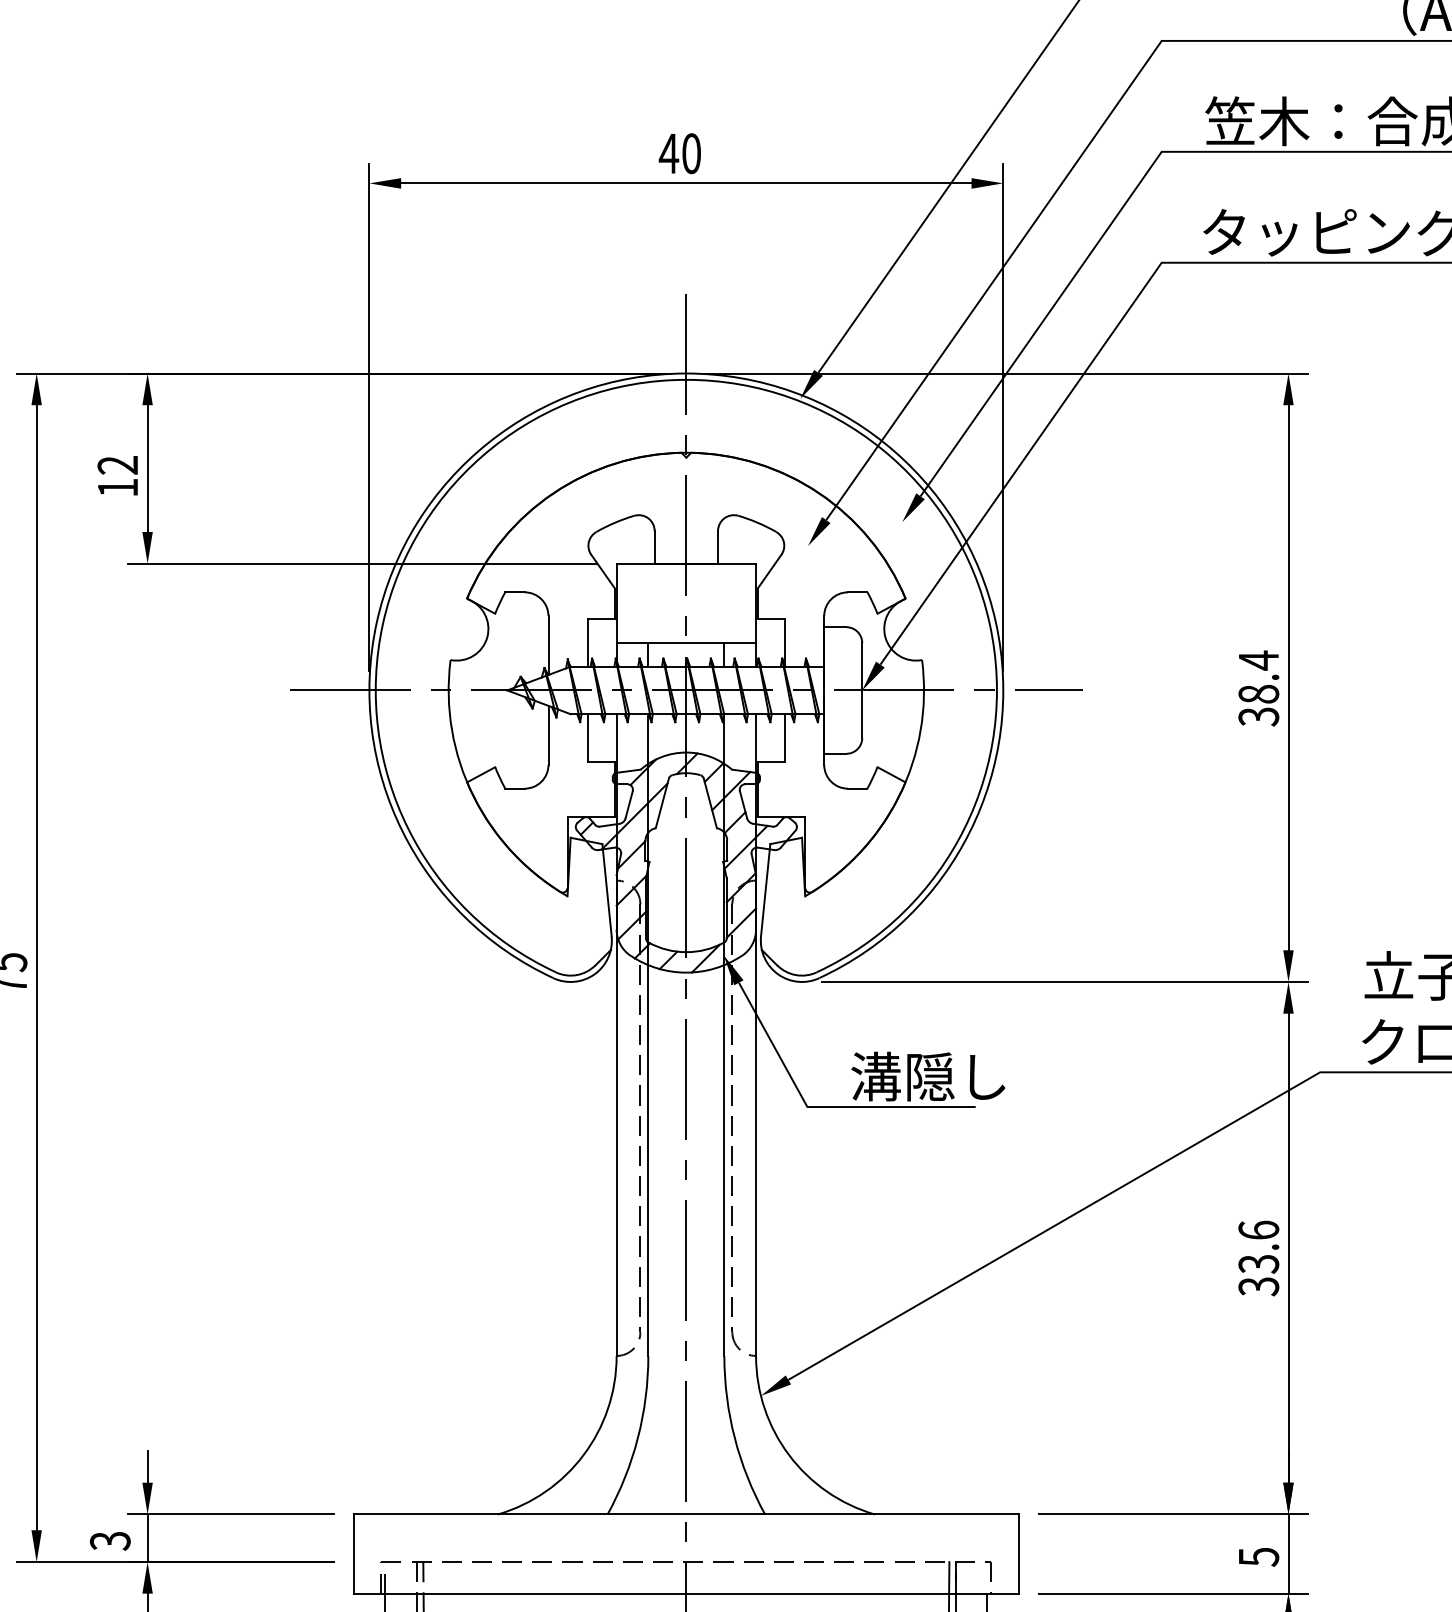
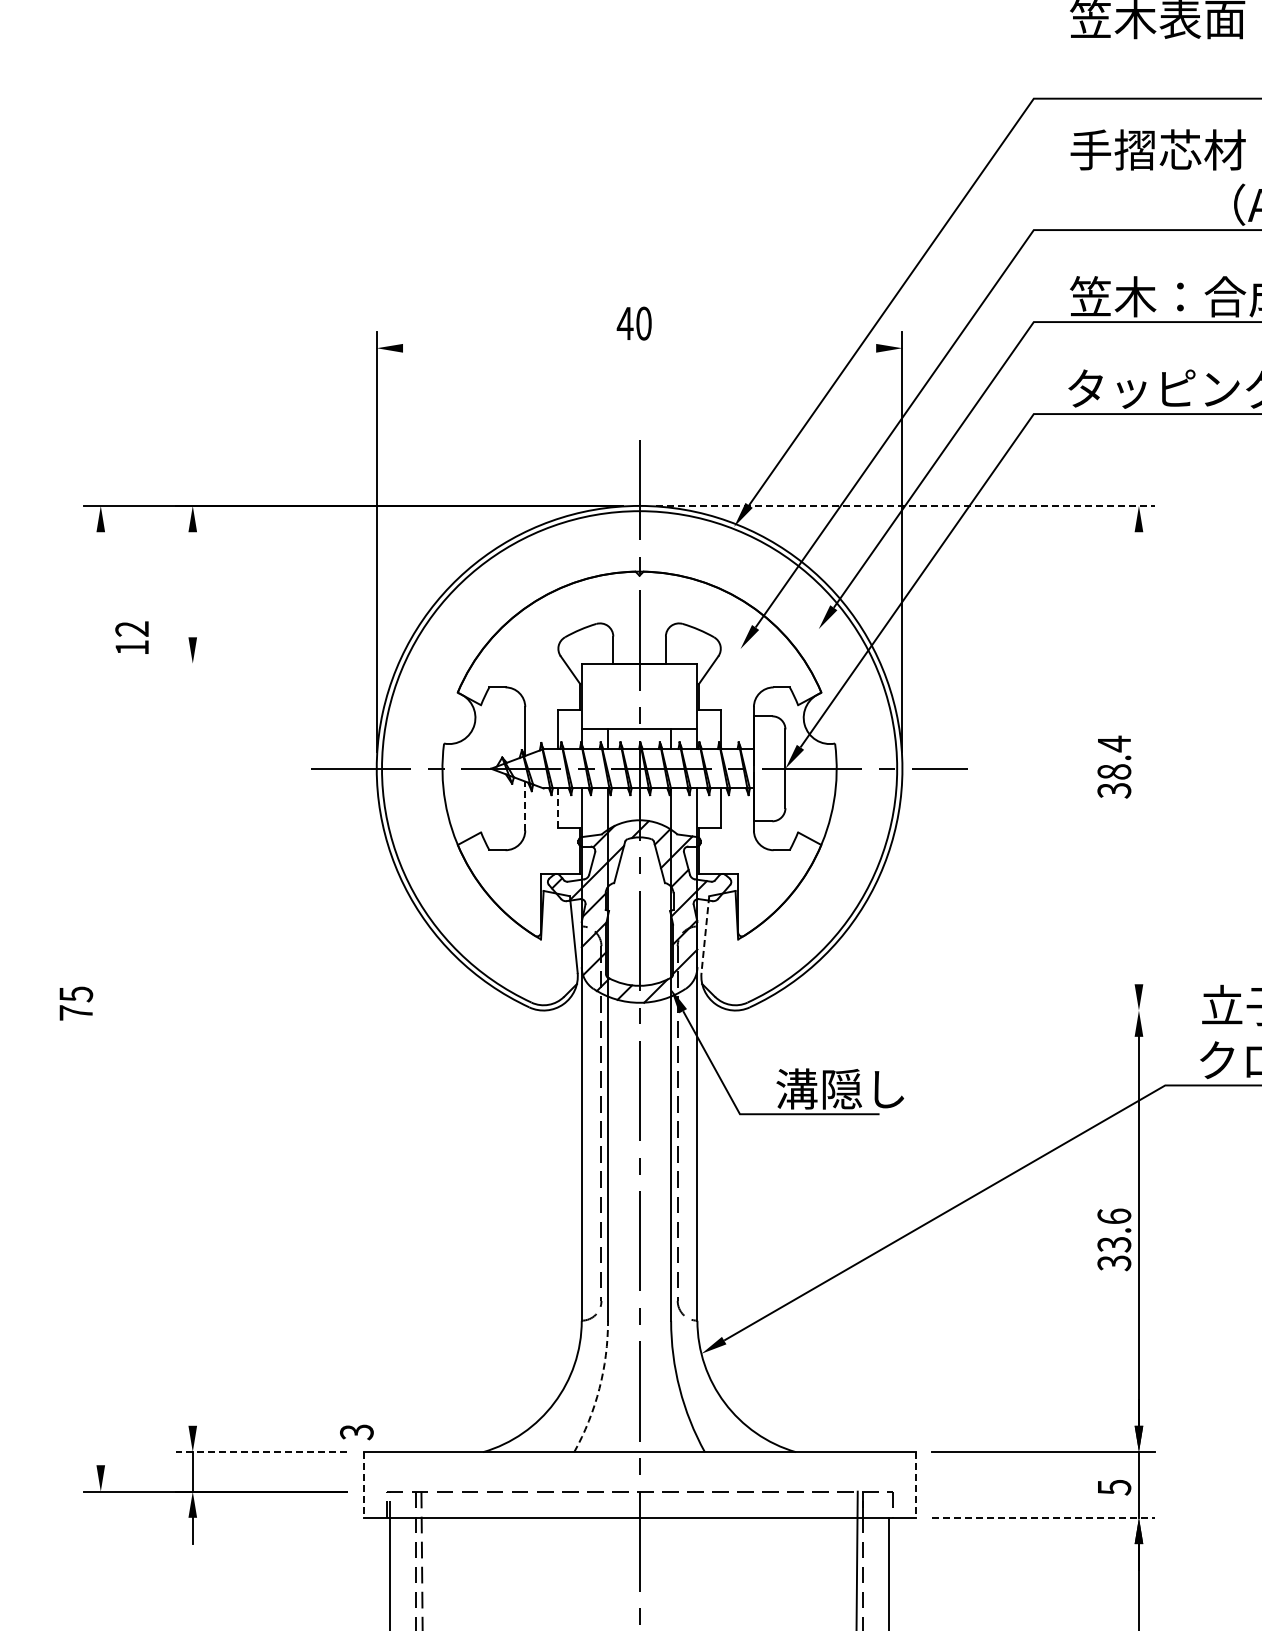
line: (686, 183) -> (639, 348), removed
line: (1006, 372) -> (905, 505), solid -> dashed
line: (147, 468) -> (192, 584), removed
text: (117, 475) -> (131, 637), moved
line: (361, 563) -> (370, 663), removed
line: (1287, 678) -> (1138, 758), removed
line: (548, 734) -> (525, 805), solid -> dashed
line: (588, 738) -> (558, 808), solid -> dashed
line: (765, 890) -> (705, 934), solid -> dashed
line: (36, 967) -> (100, 998), removed
line: (1064, 981) -> (953, 1010), removed
arc: (638, 1437) -> (599, 1388), solid -> dashed
line: (147, 1466) -> (192, 1412), removed
line: (230, 1514) -> (261, 1452), solid -> dashed
text: (109, 1541) -> (356, 1432), moved
line: (353, 1553) -> (363, 1484), solid -> dashed
line: (1019, 1553) -> (915, 1484), solid -> dashed
line: (1173, 1593) -> (1043, 1517), solid -> dashed

